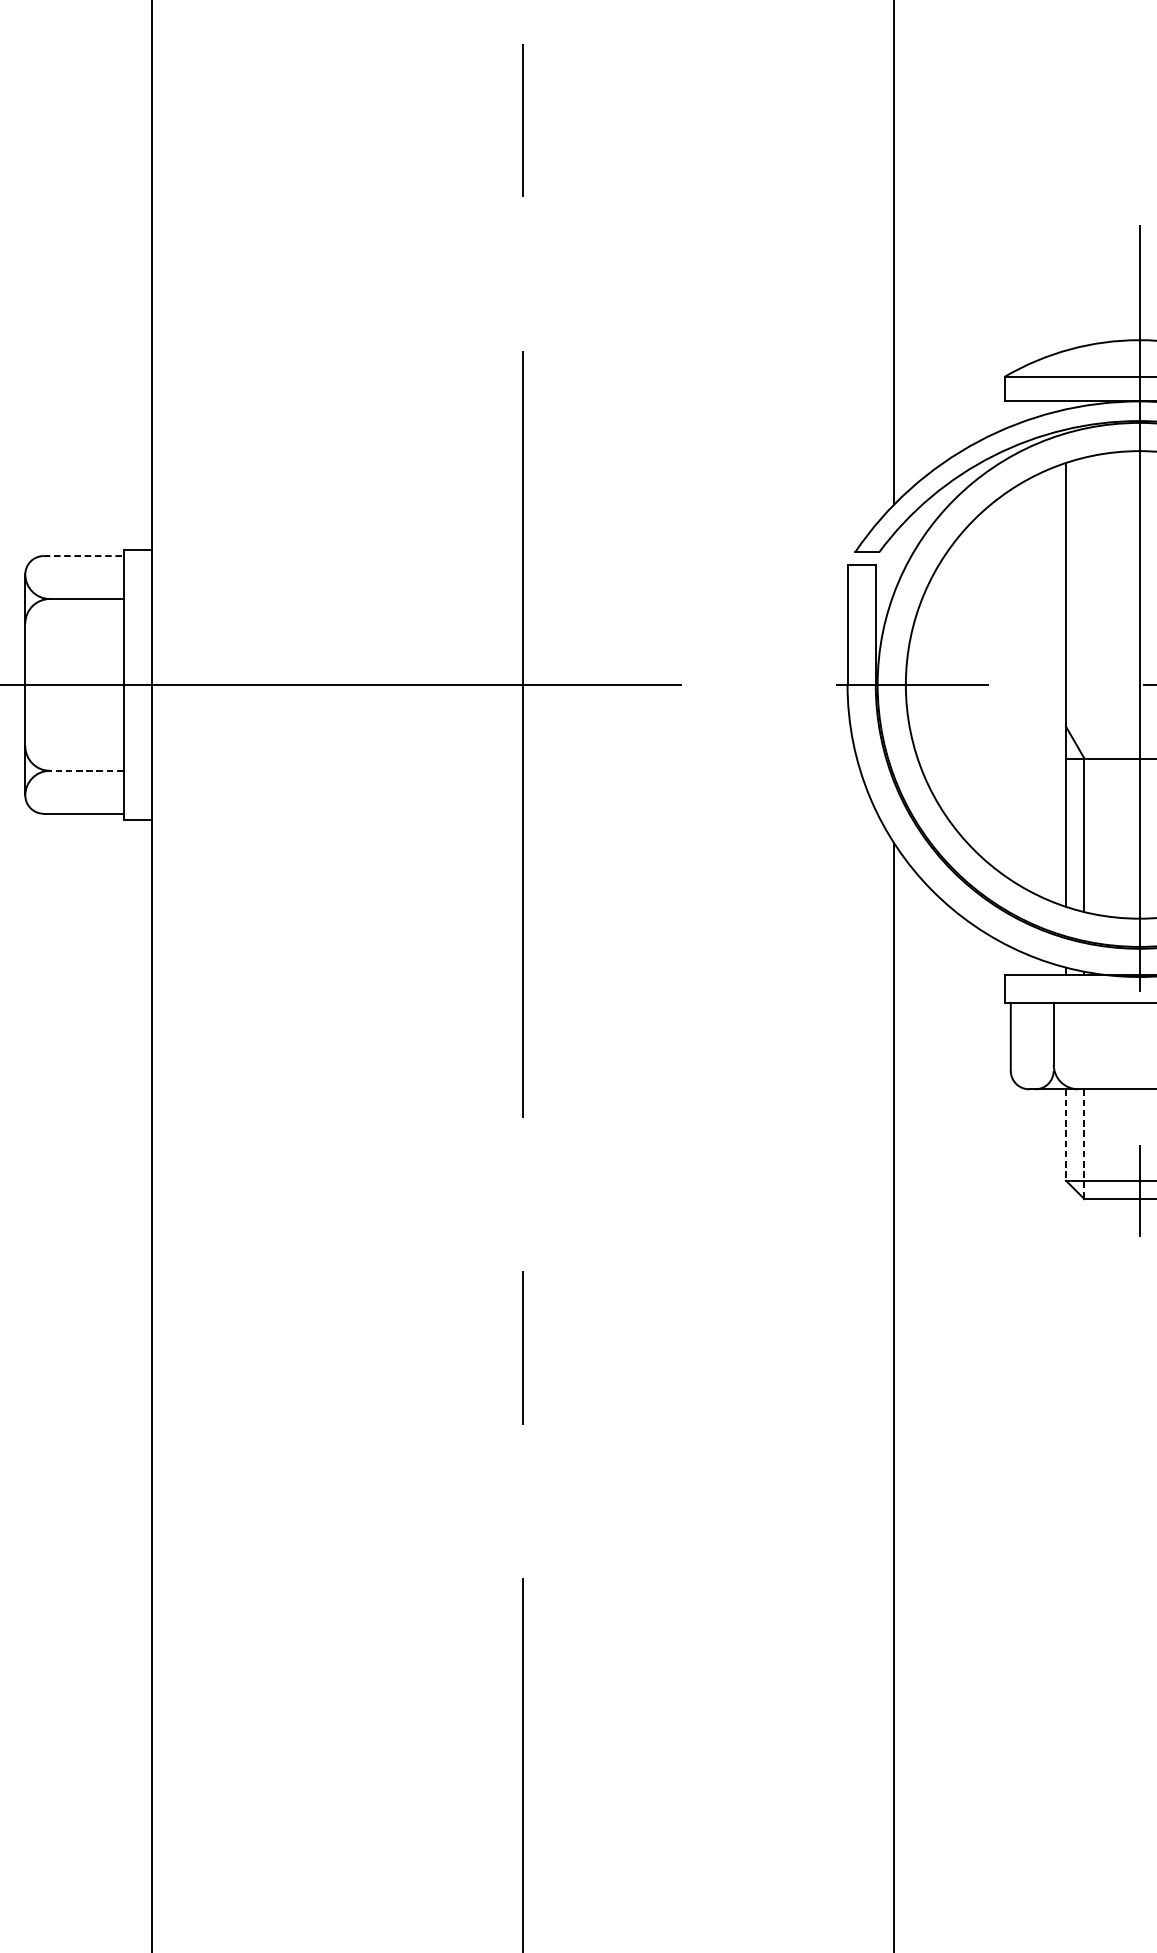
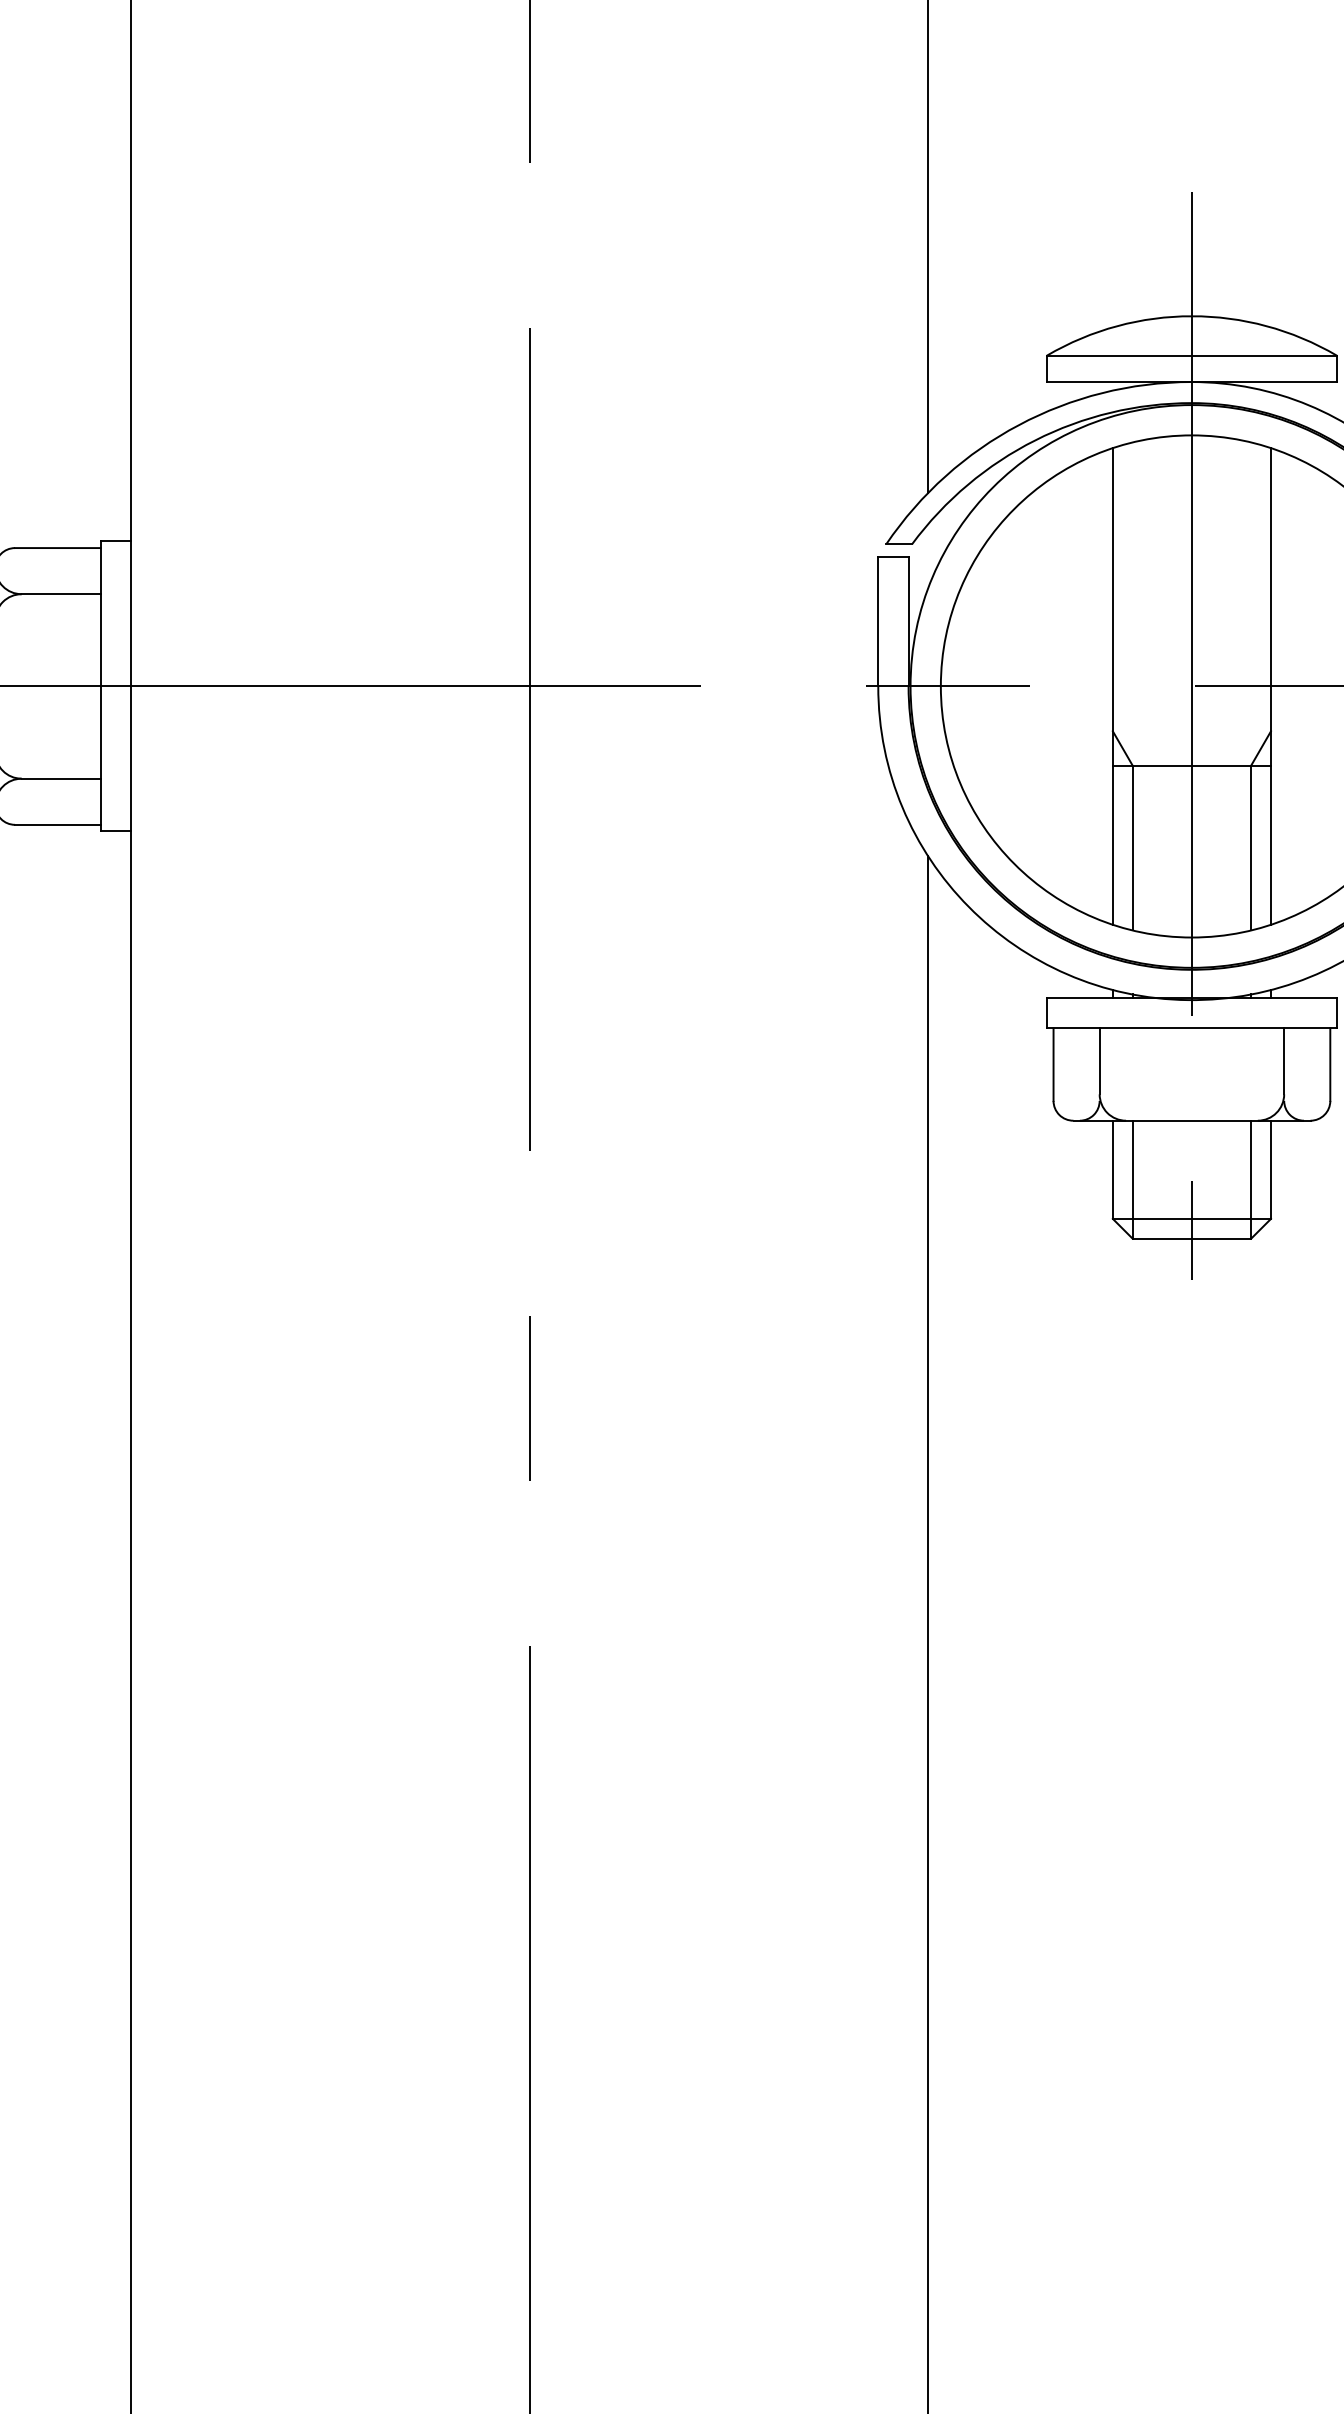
line: (83, 556) -> (57, 548), dashed -> solid
line: (86, 770) -> (61, 778), dashed -> solid
line: (1065, 1135) -> (1112, 1170), dashed -> solid
line: (1084, 1144) -> (1132, 1179), dashed -> solid

